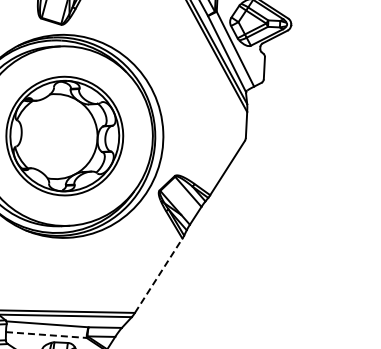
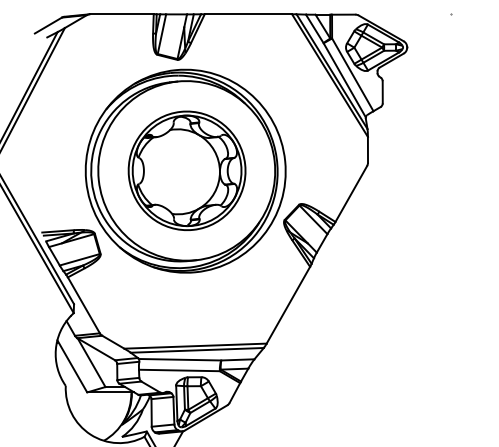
line: (158, 275) -> (288, 304), dashed -> solid
line: (46, 335) -> (179, 370), dashed -> solid

